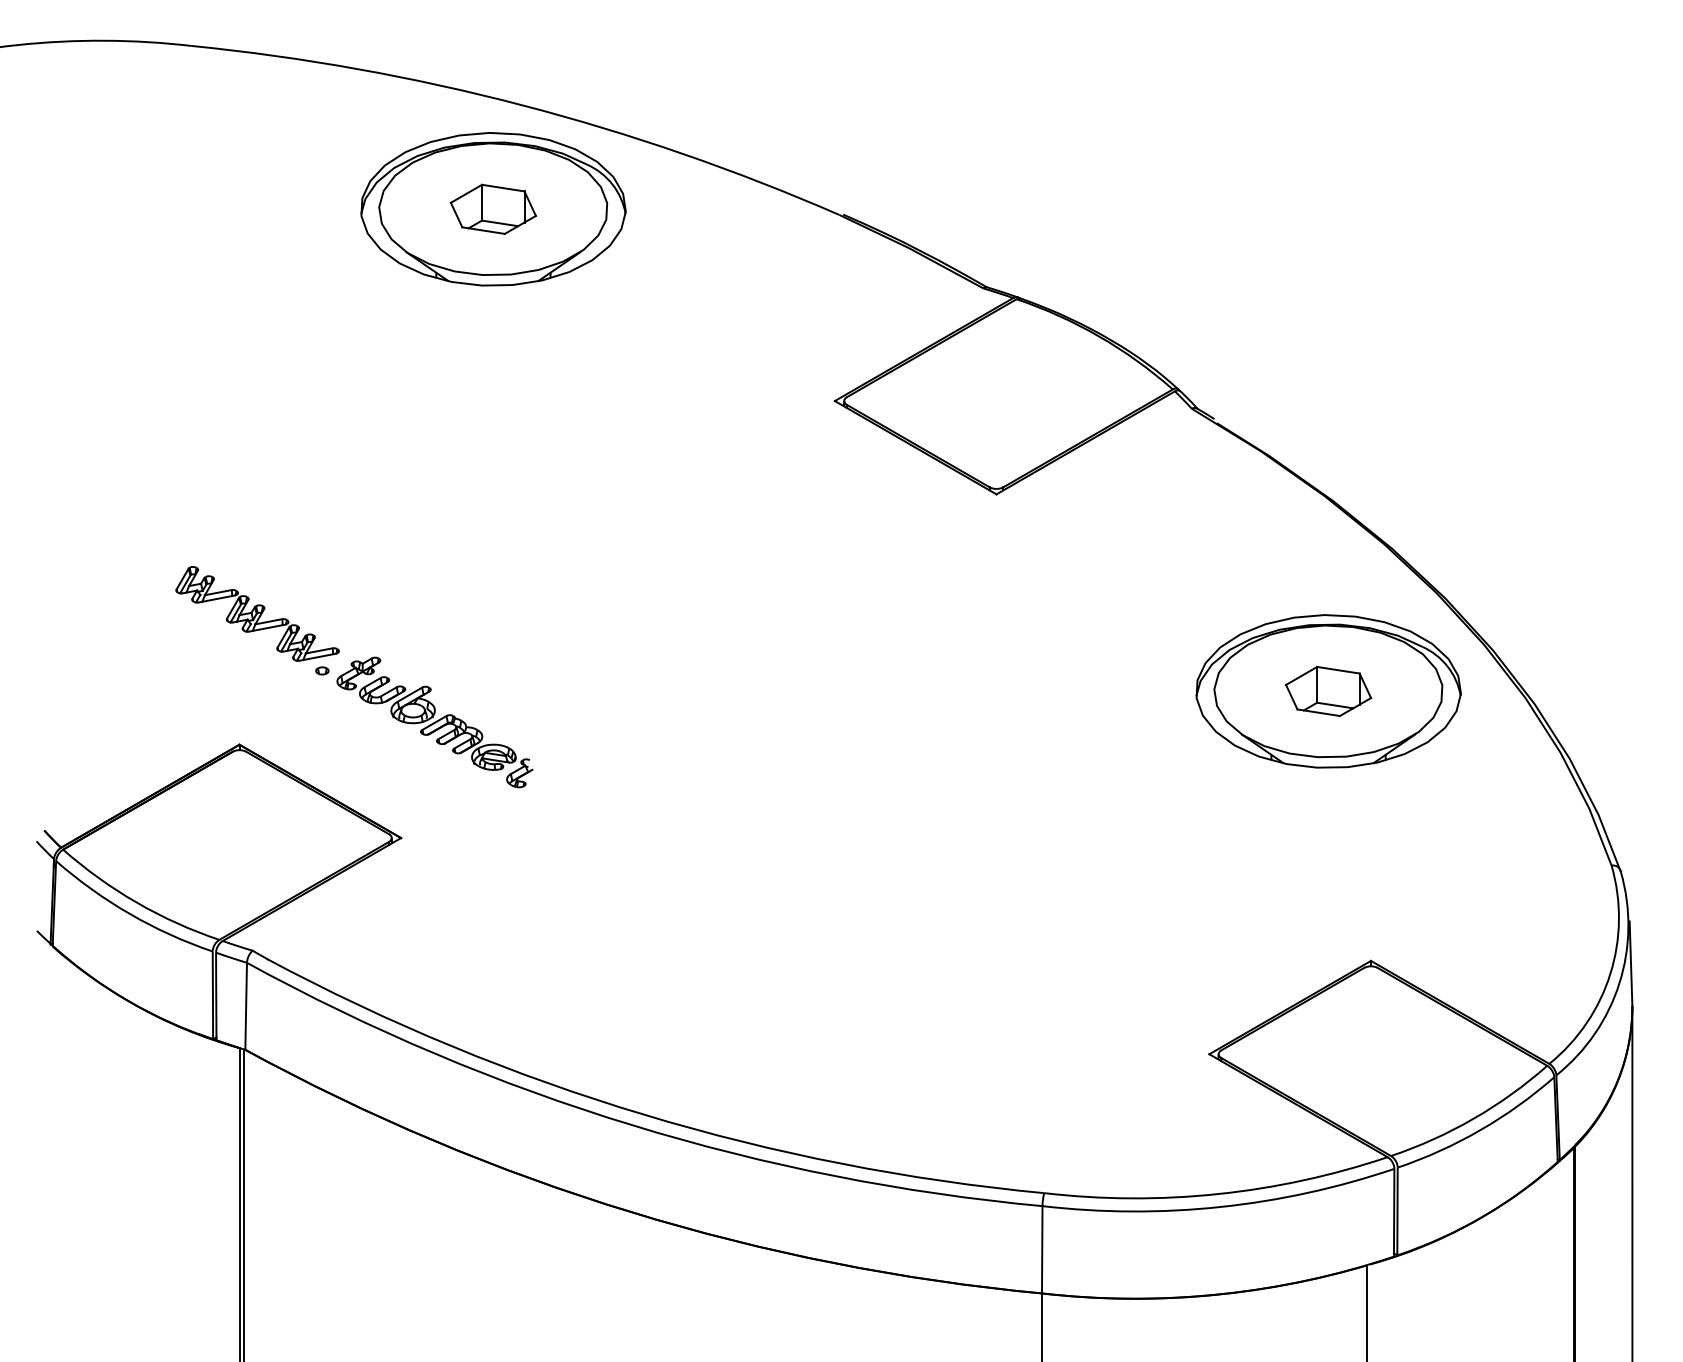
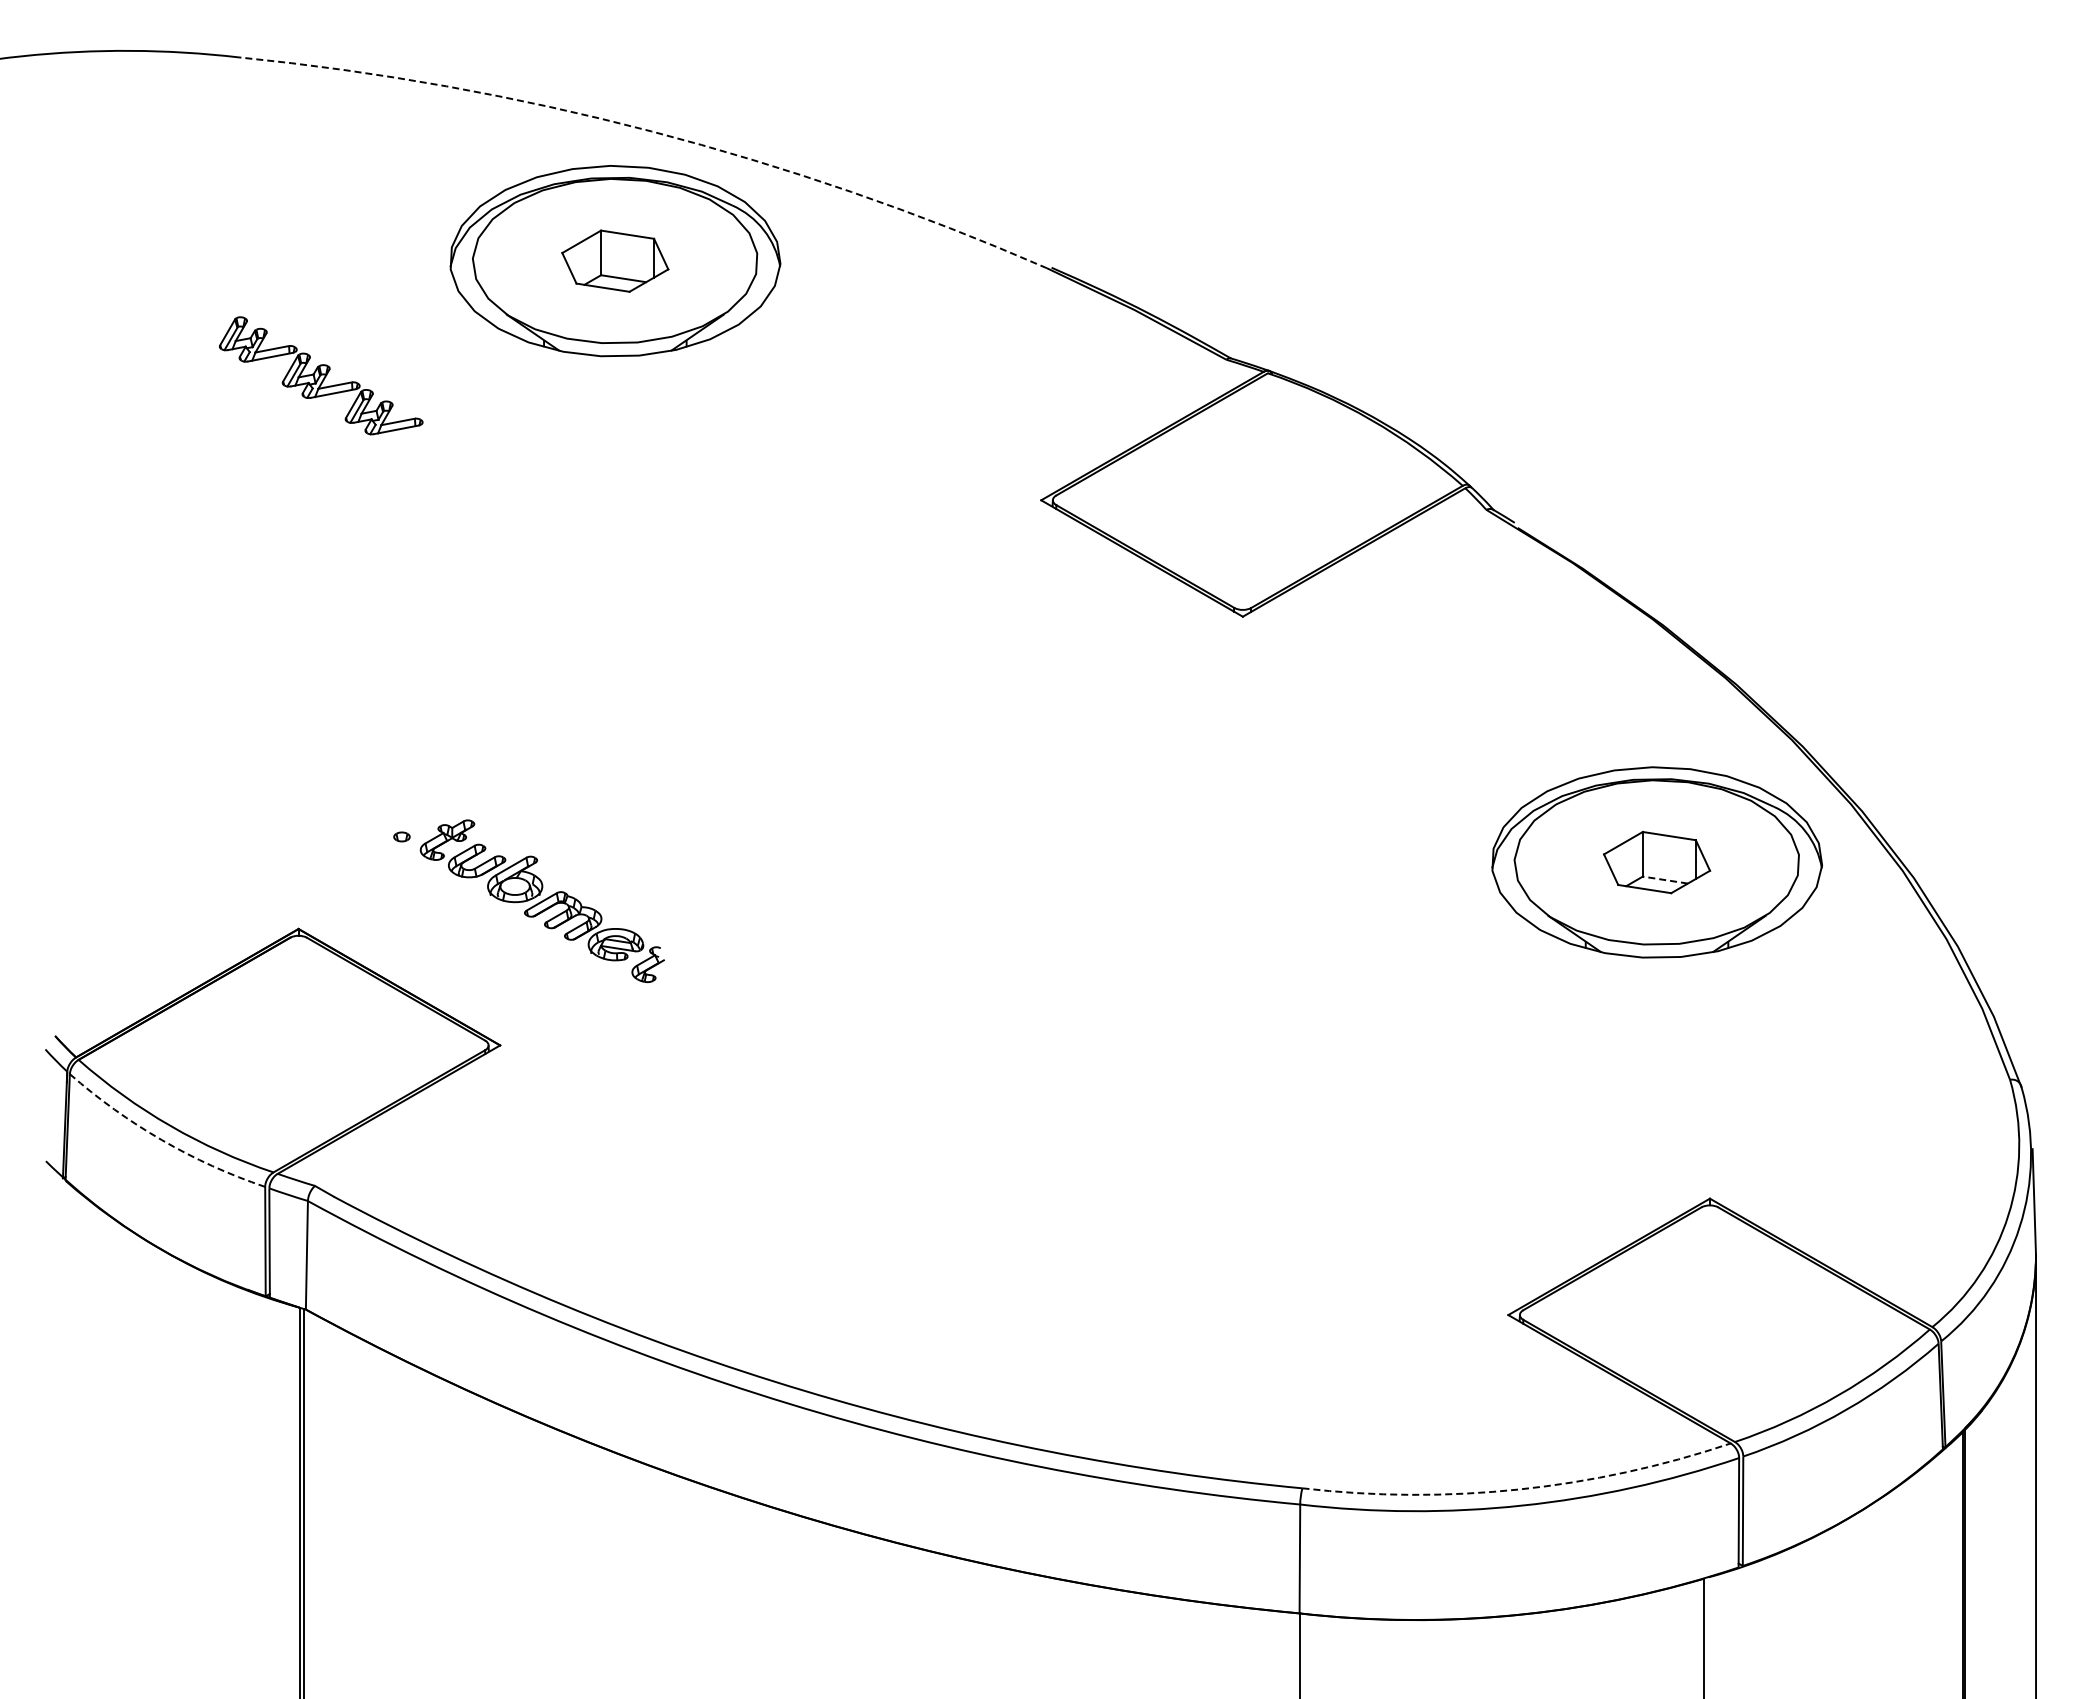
arc: (522, 105) -> (651, 131), solid -> dashed
part: (257, 613) -> (321, 375), moved
line: (1335, 705) -> (1665, 880), solid -> dashed
arc: (130, 914) -> (162, 1140), solid -> dashed
arc: (1218, 1194) -> (1519, 1489), solid -> dashed

